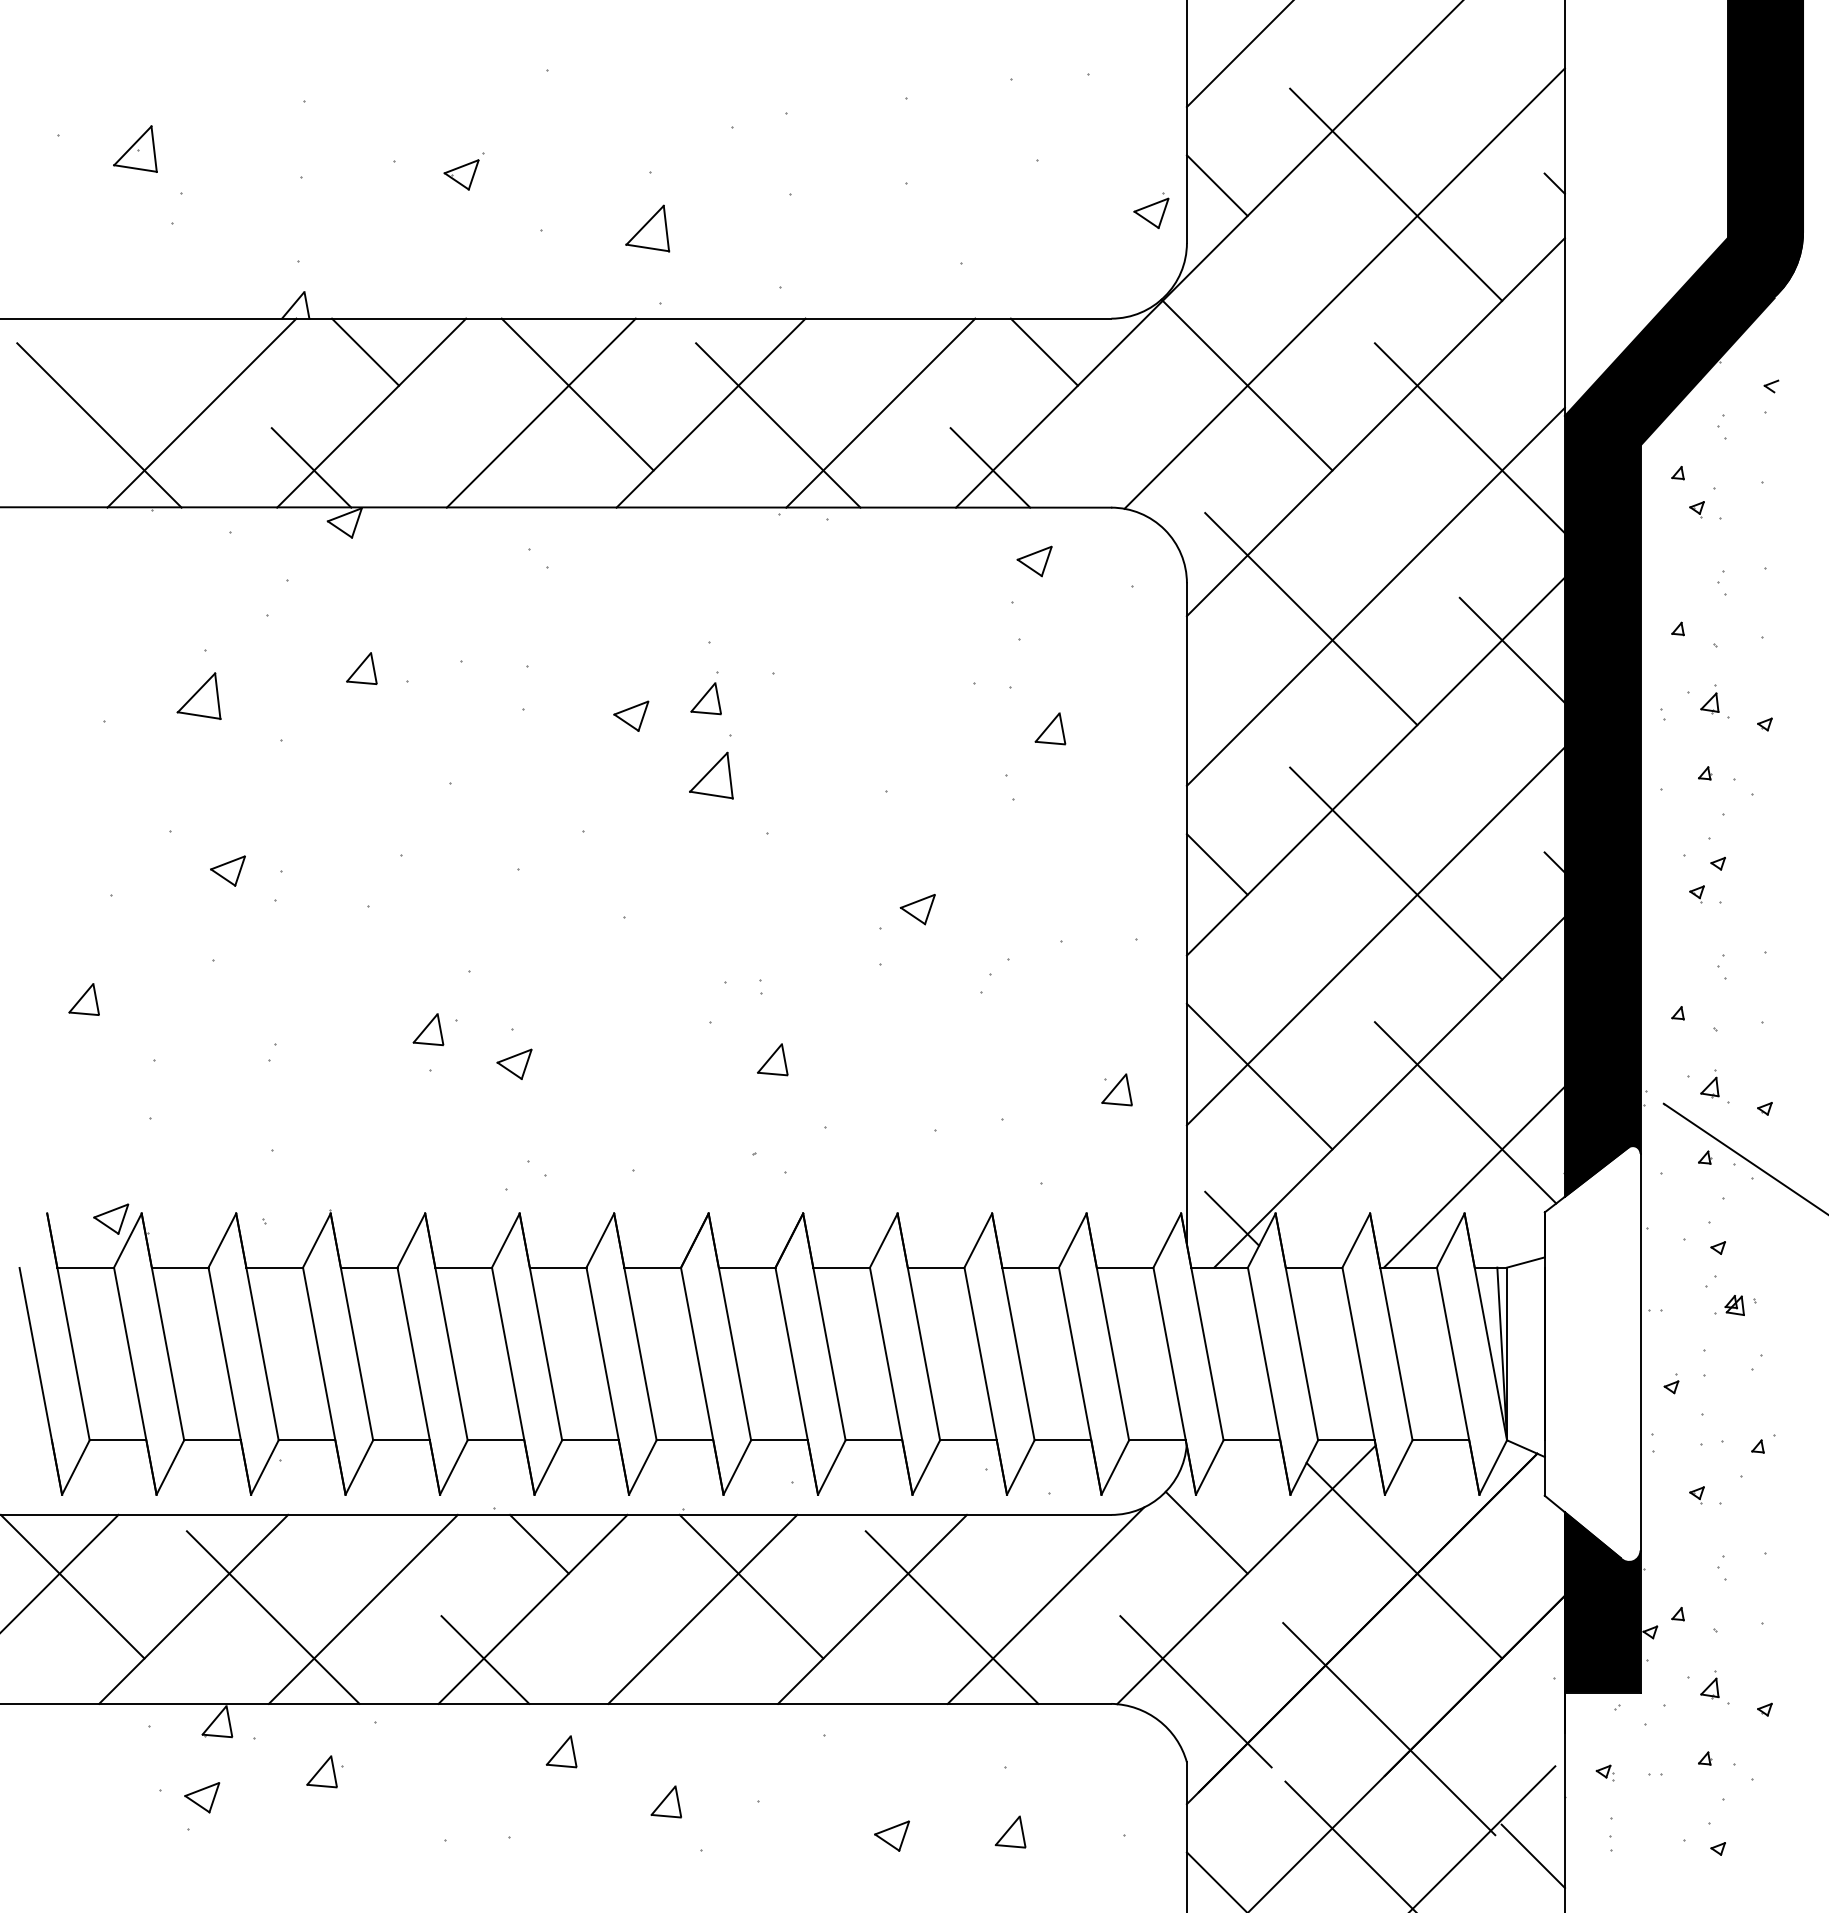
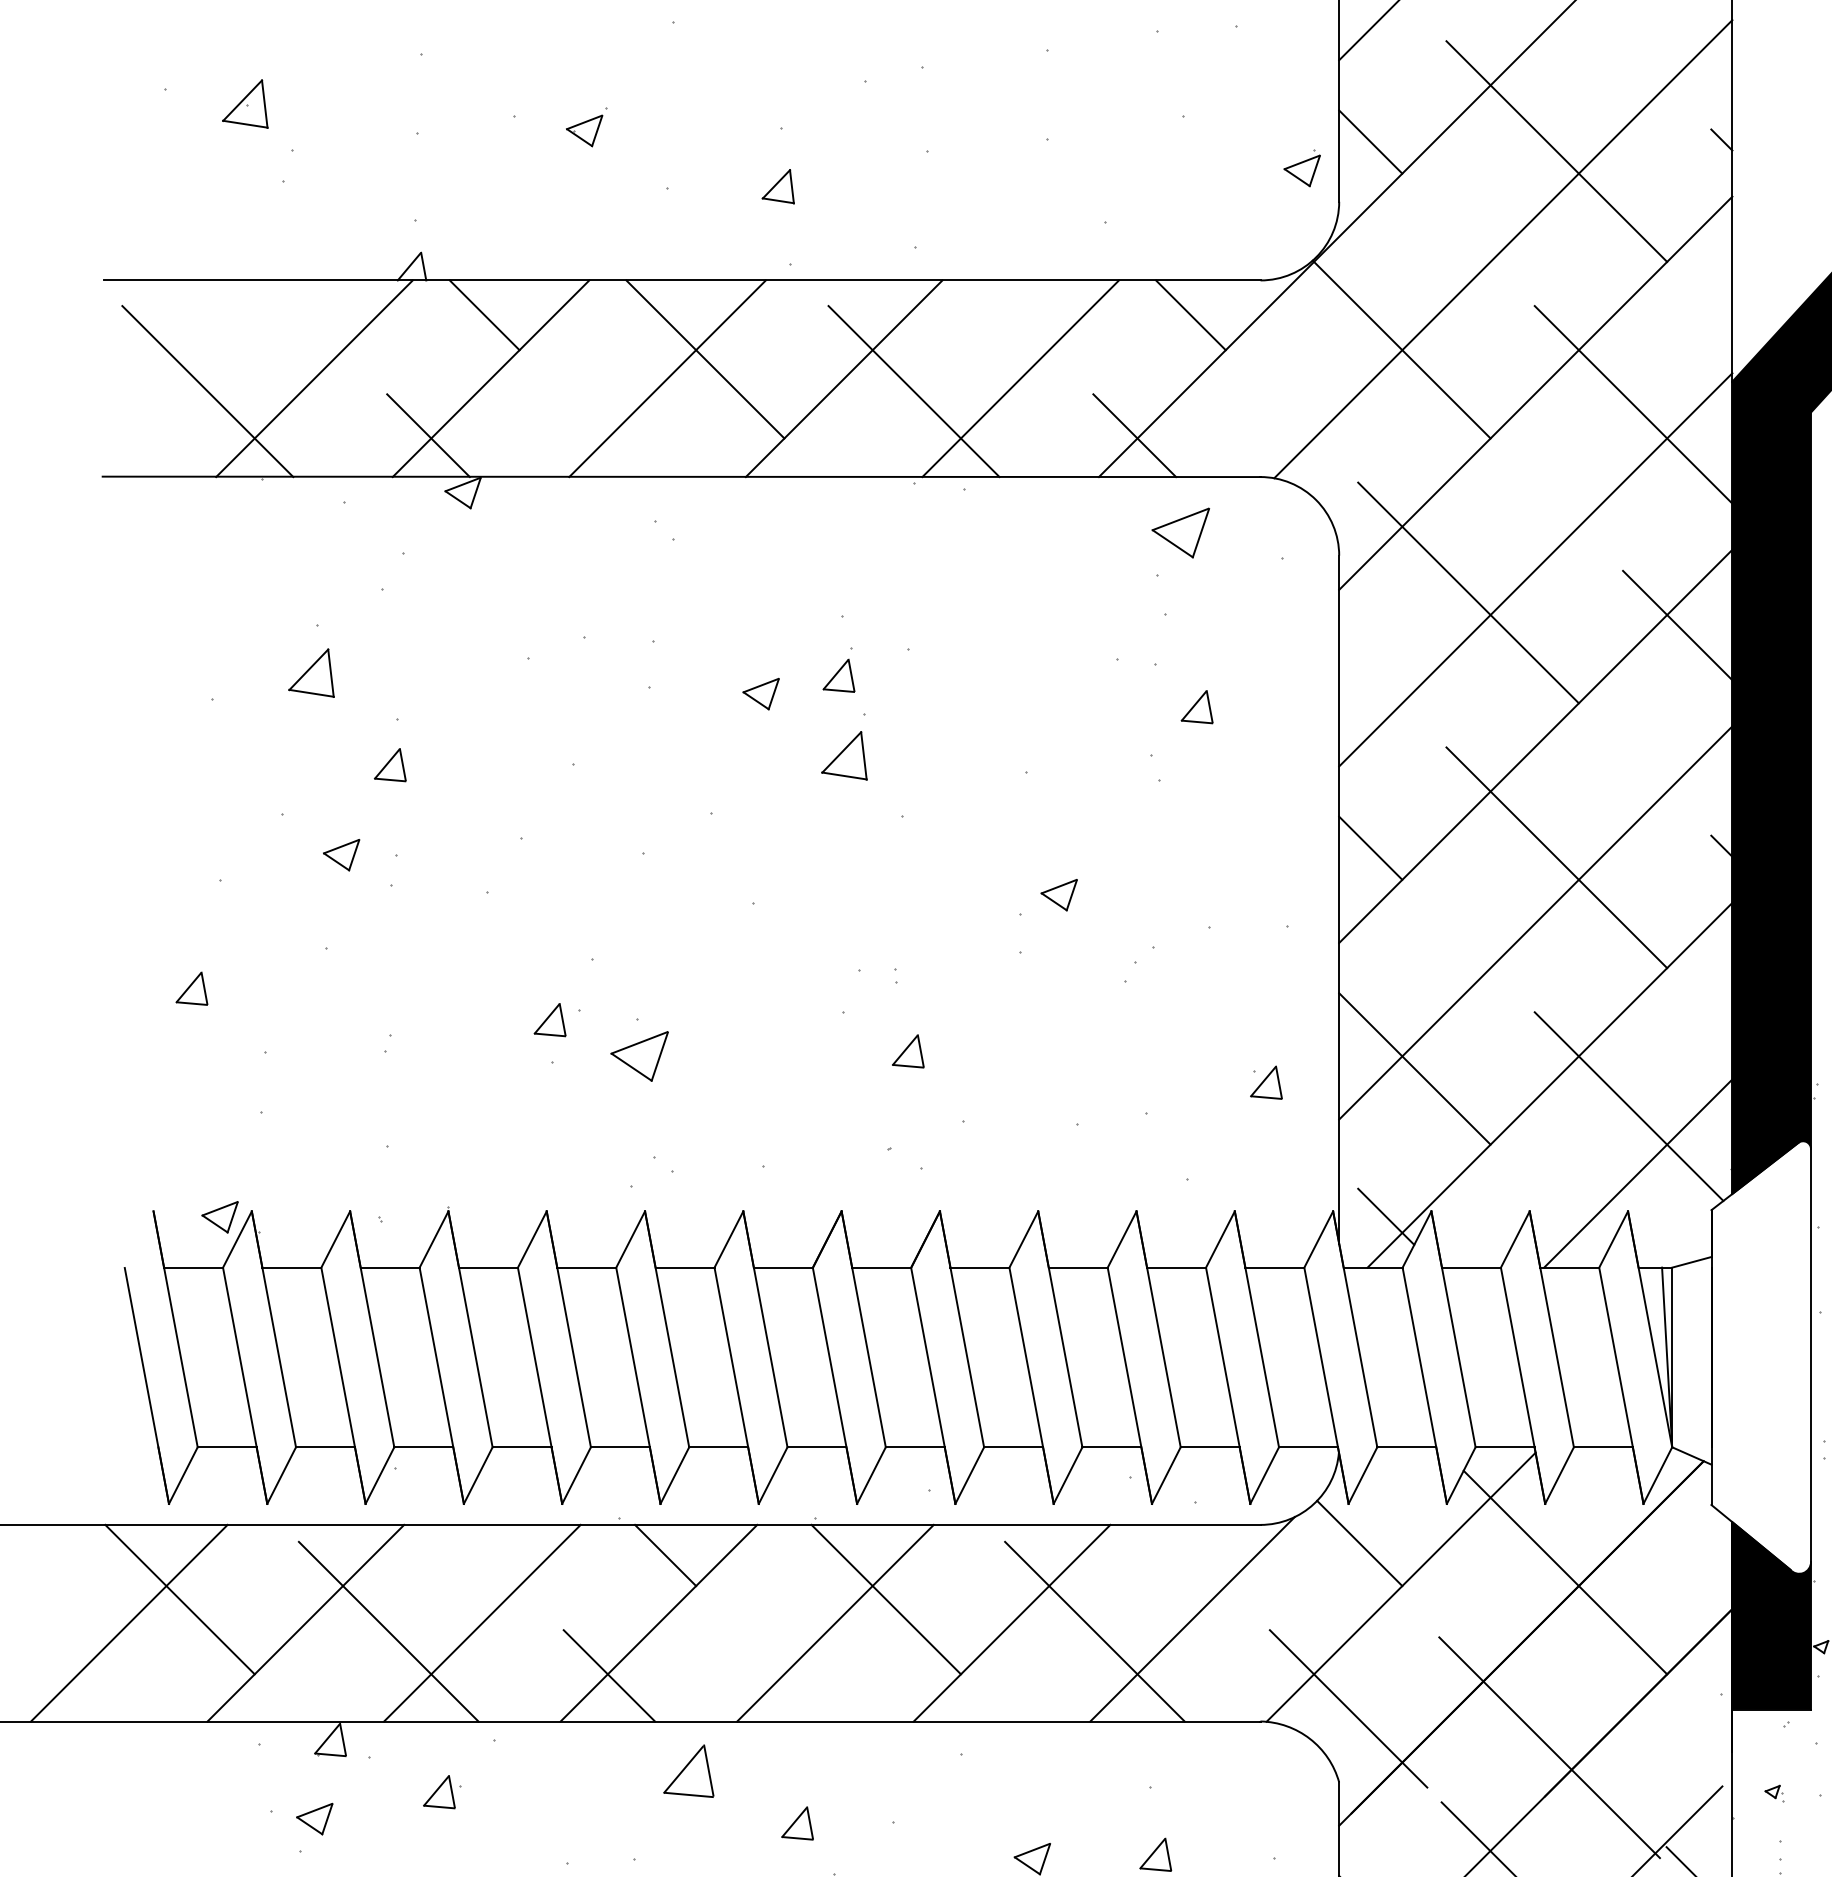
part: (647, 228) -> (778, 186), size x0.7
part: (1034, 561) -> (1180, 533), size x1.6
part: (361, 668) -> (389, 765), moved
part: (514, 1063) -> (639, 1055), size x1.6
part: (561, 1751) -> (688, 1771), size x1.6

